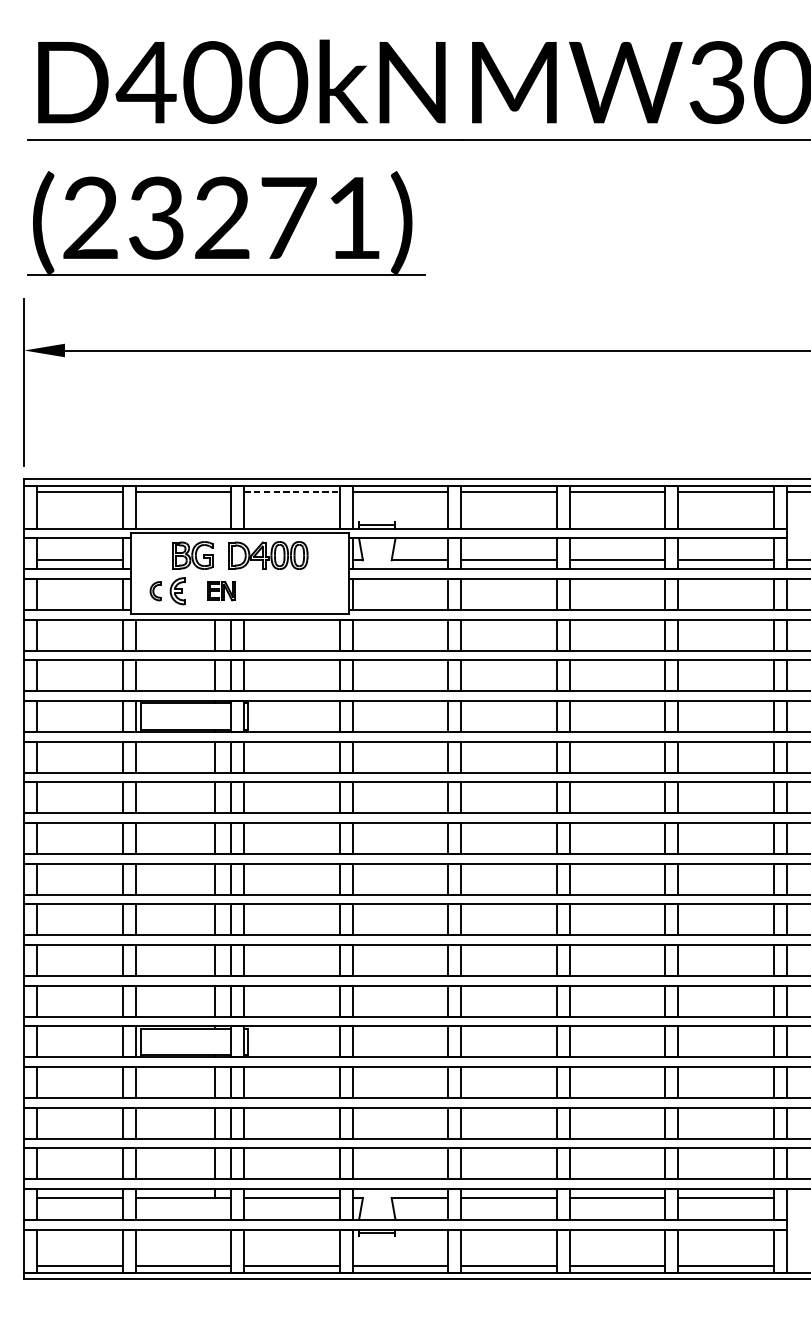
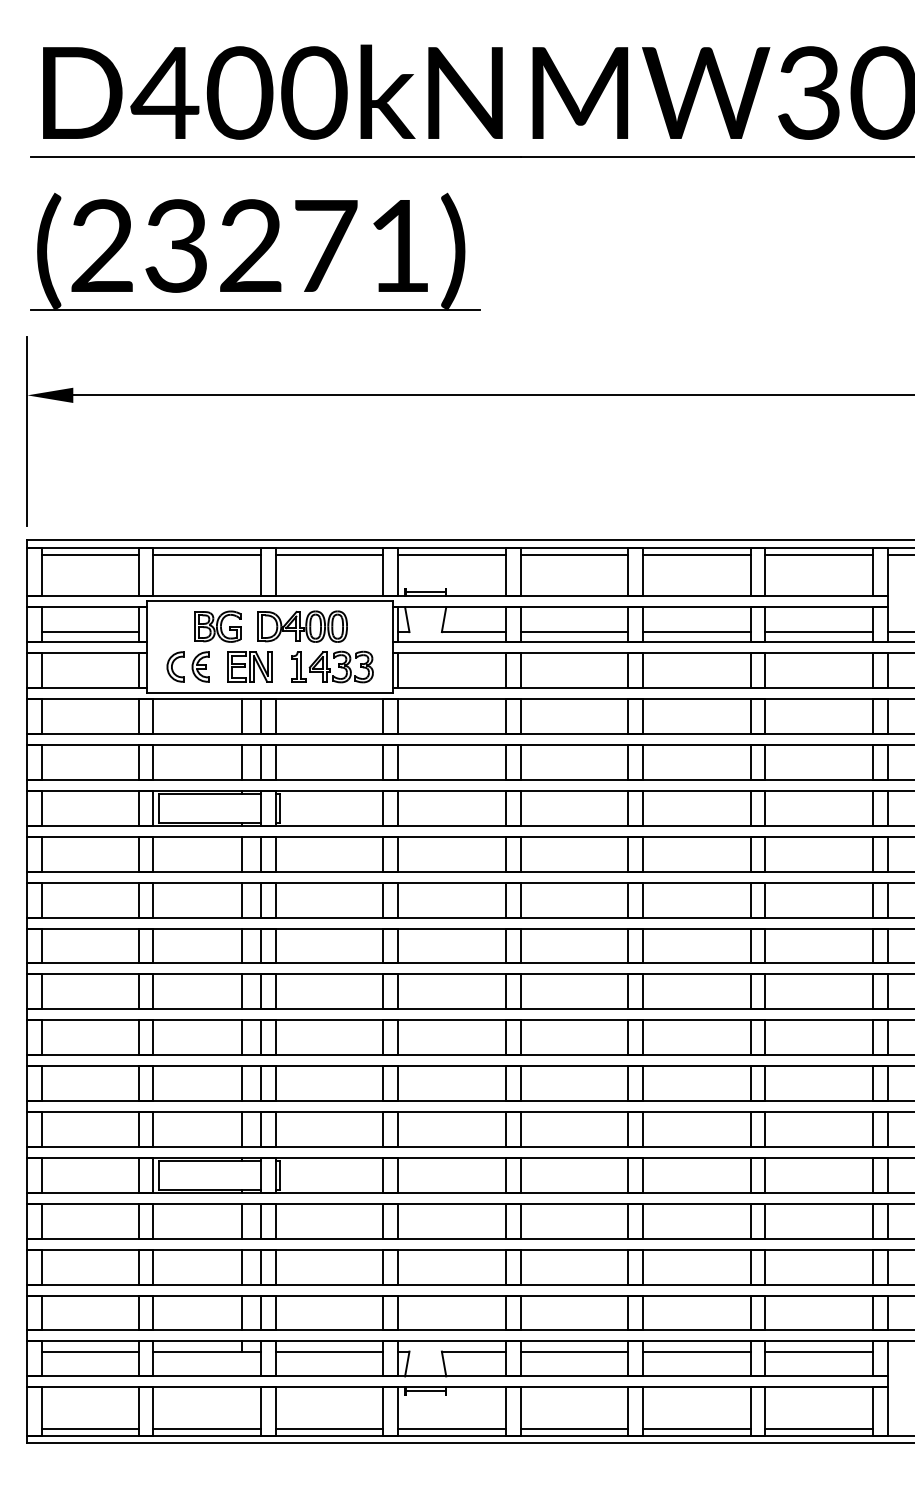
line: (292, 492) -> (329, 555), dashed -> solid
part: (155, 590) -> (175, 666), size x1.43
part: (221, 590) -> (249, 666), size x1.43
part: (294, 590) -> (332, 666), added

